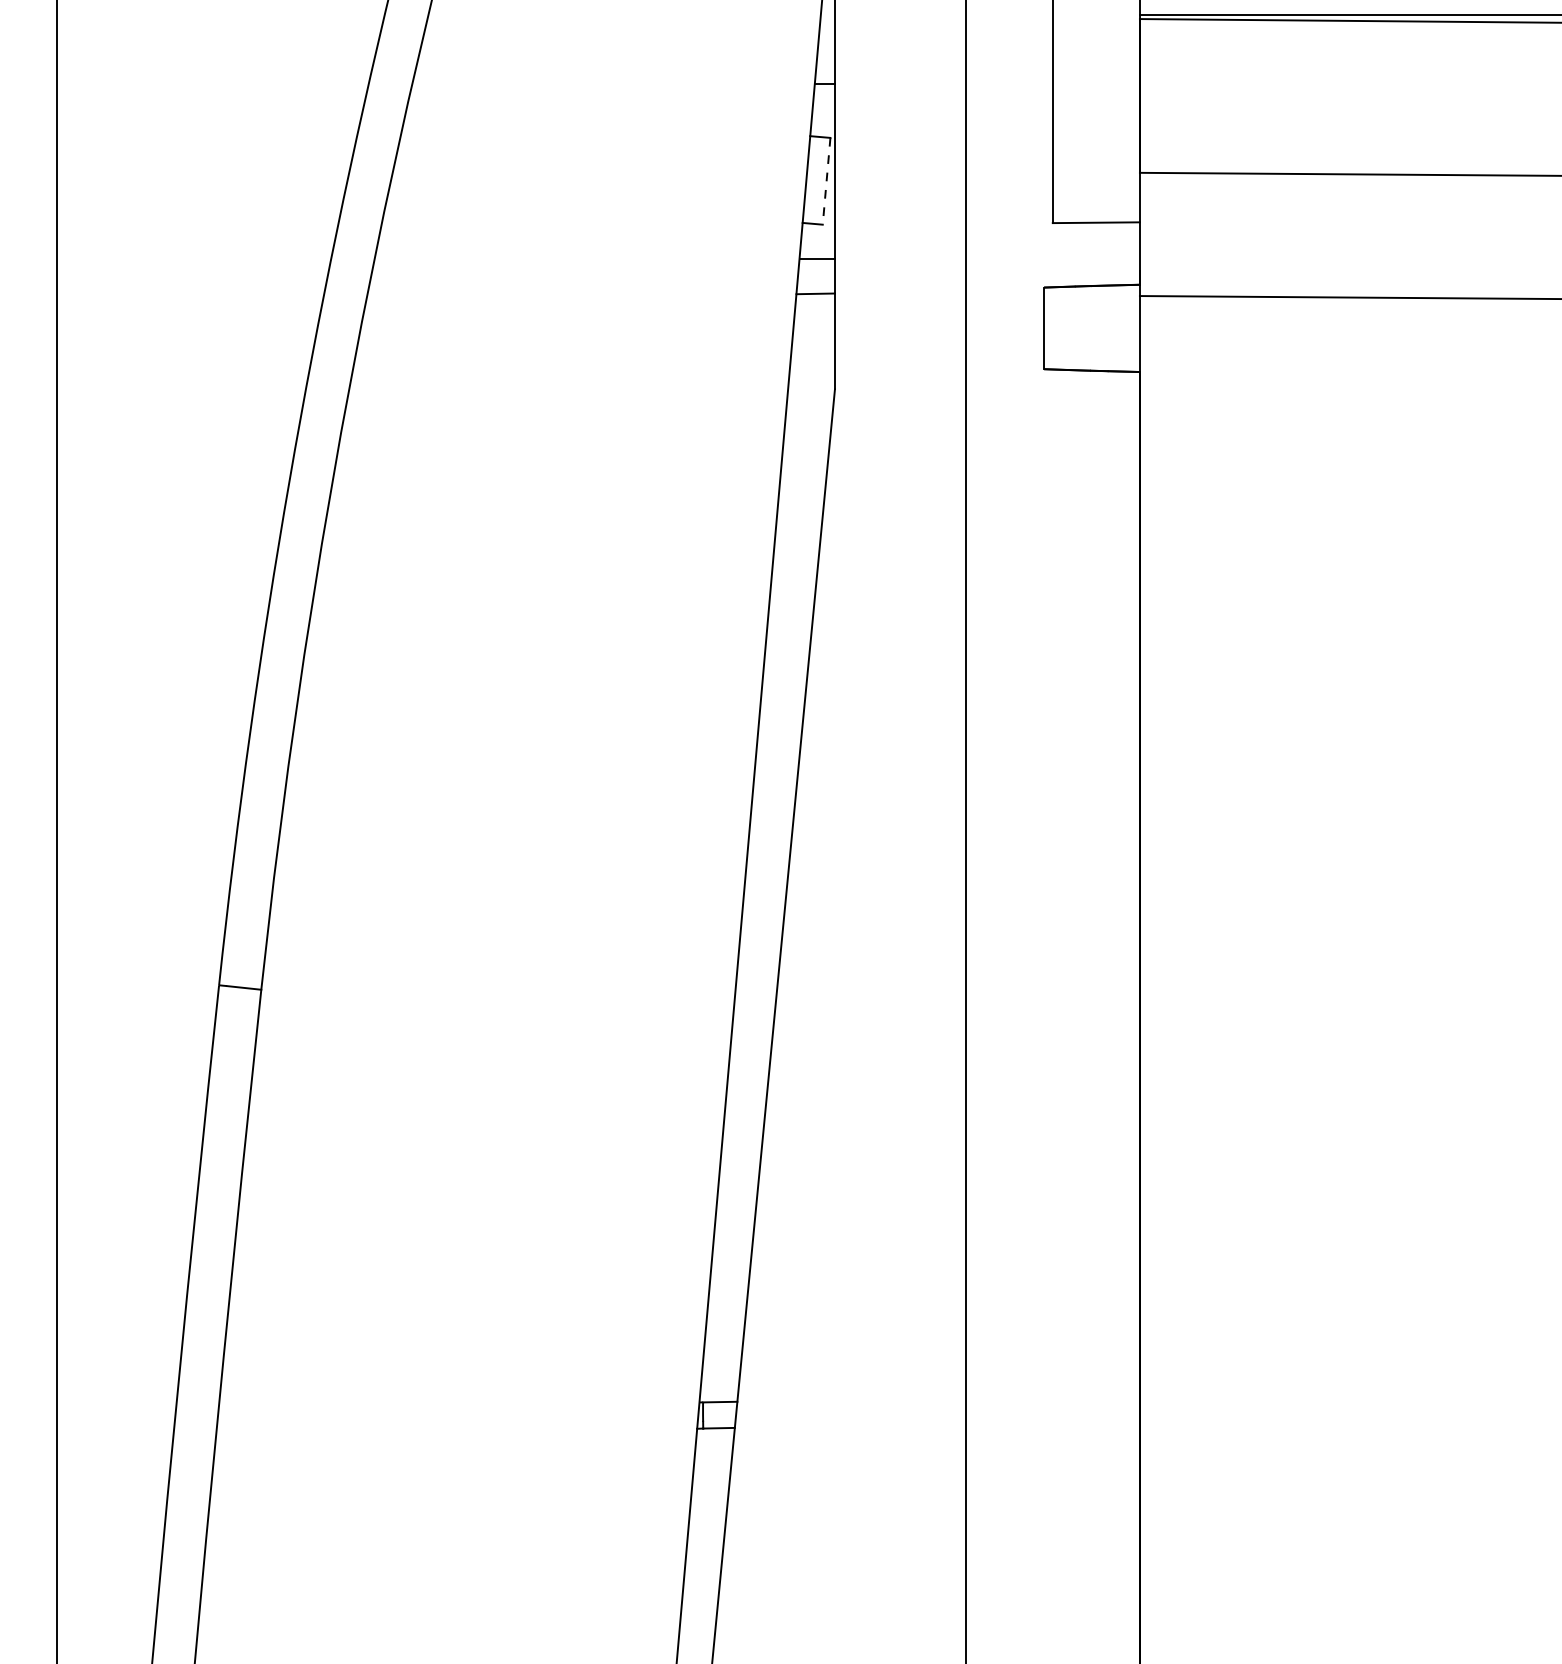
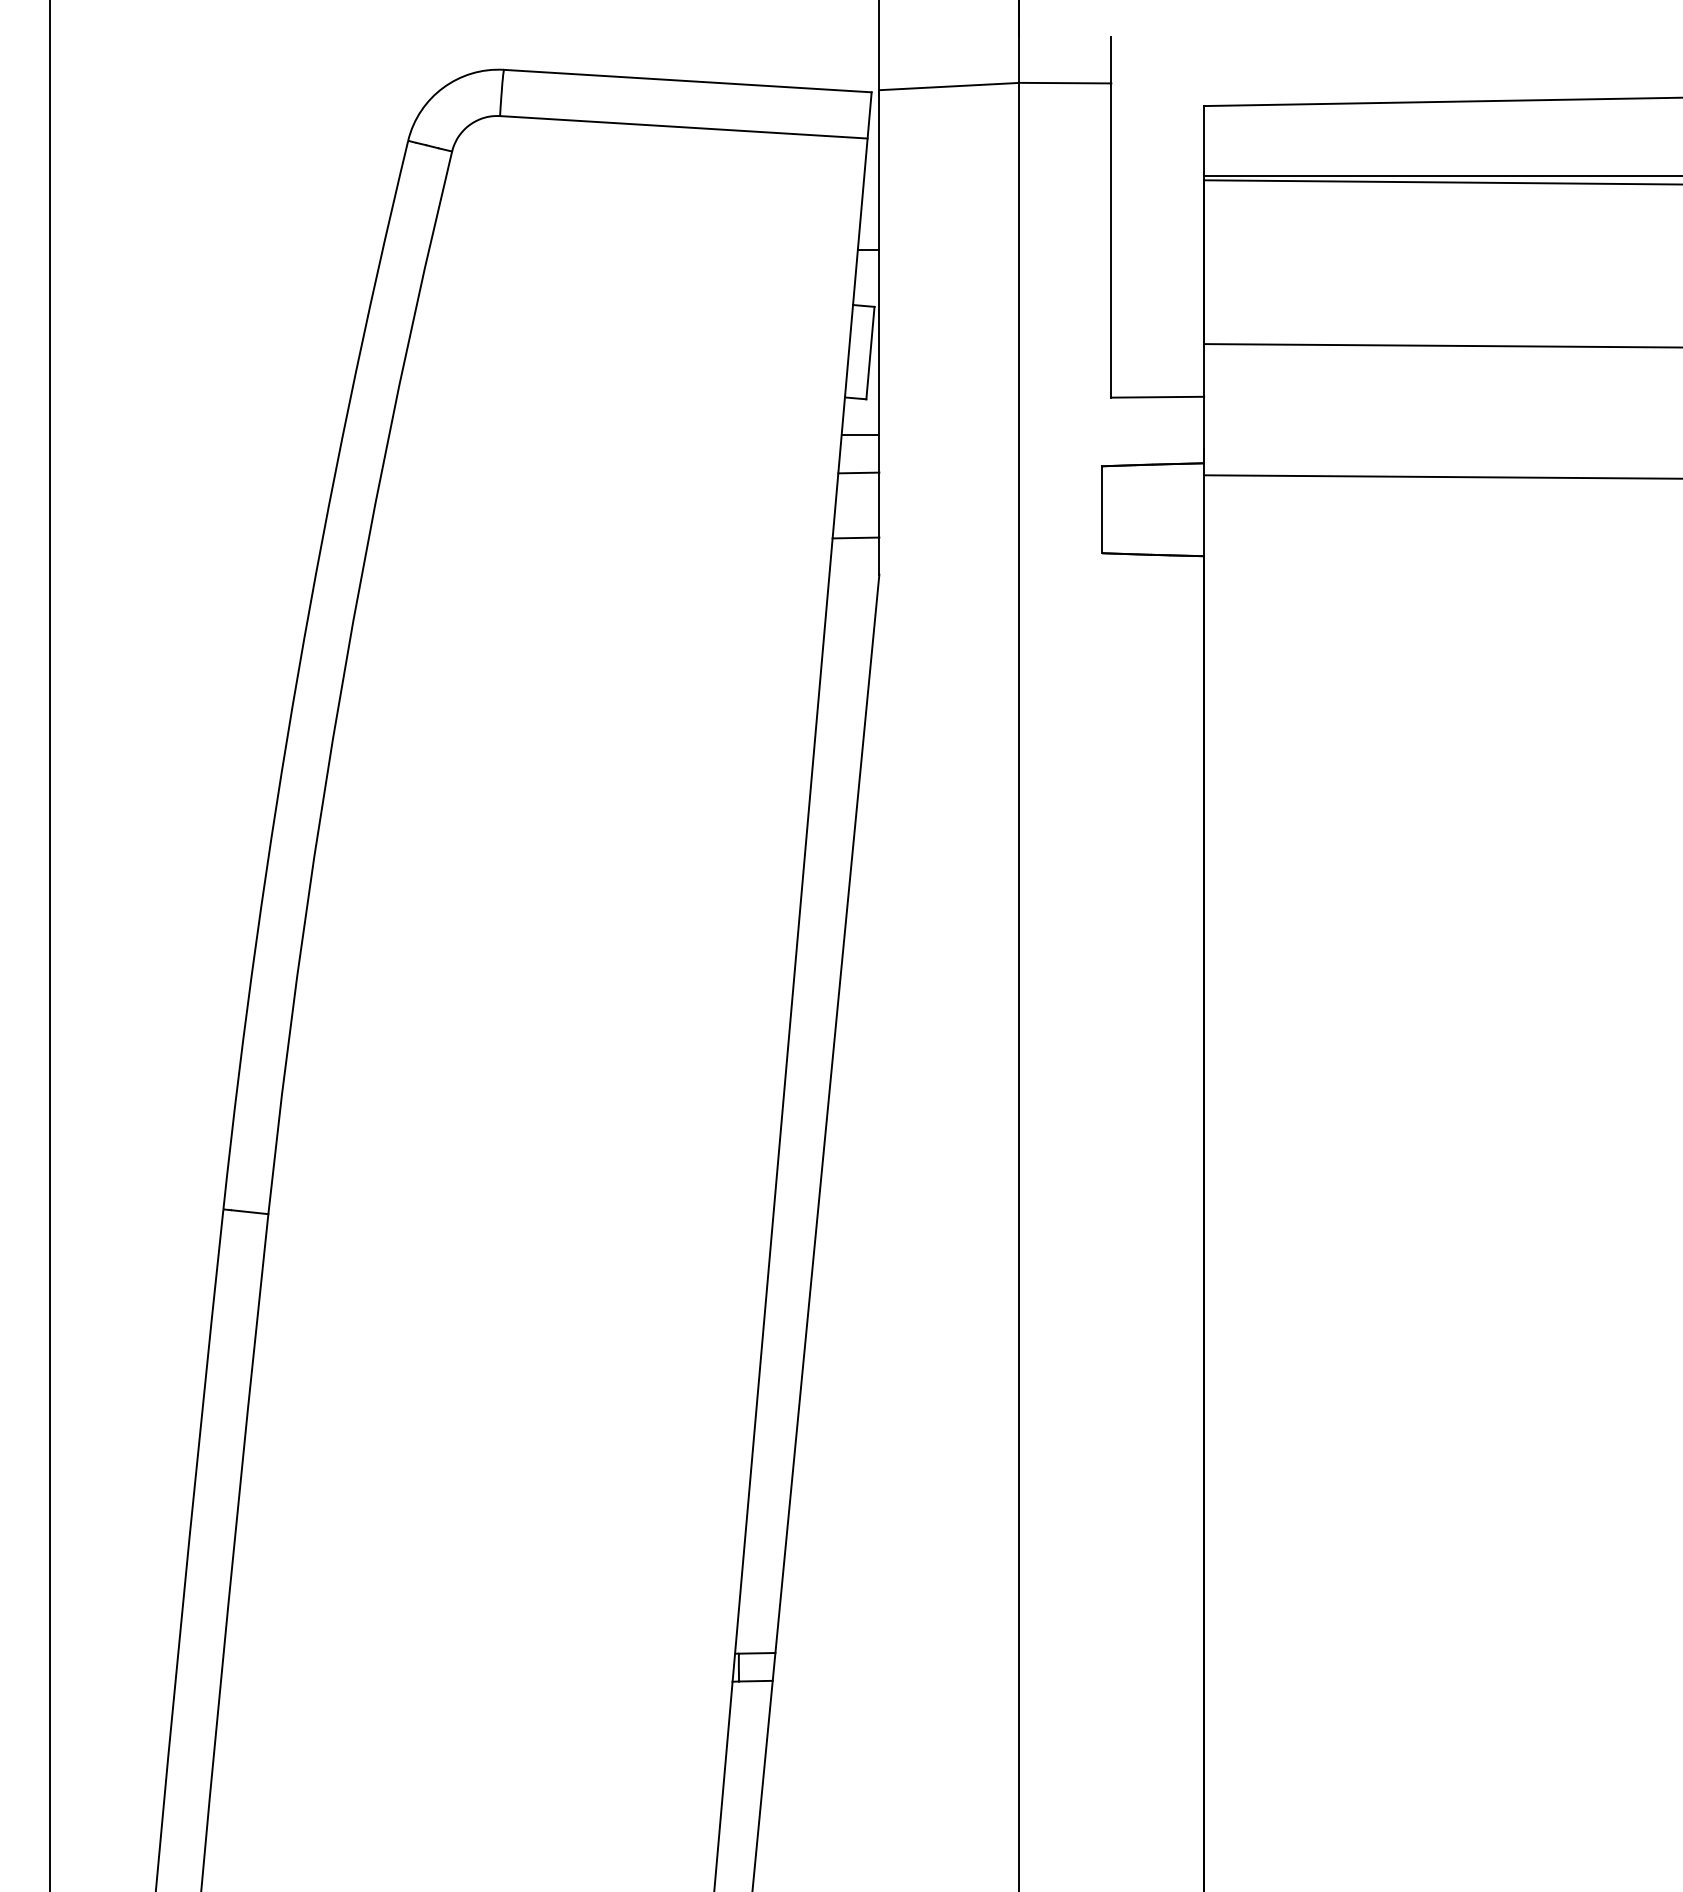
line: (826, 181) -> (870, 353), dashed -> solid
line: (812, 354) -> (855, 537), added

